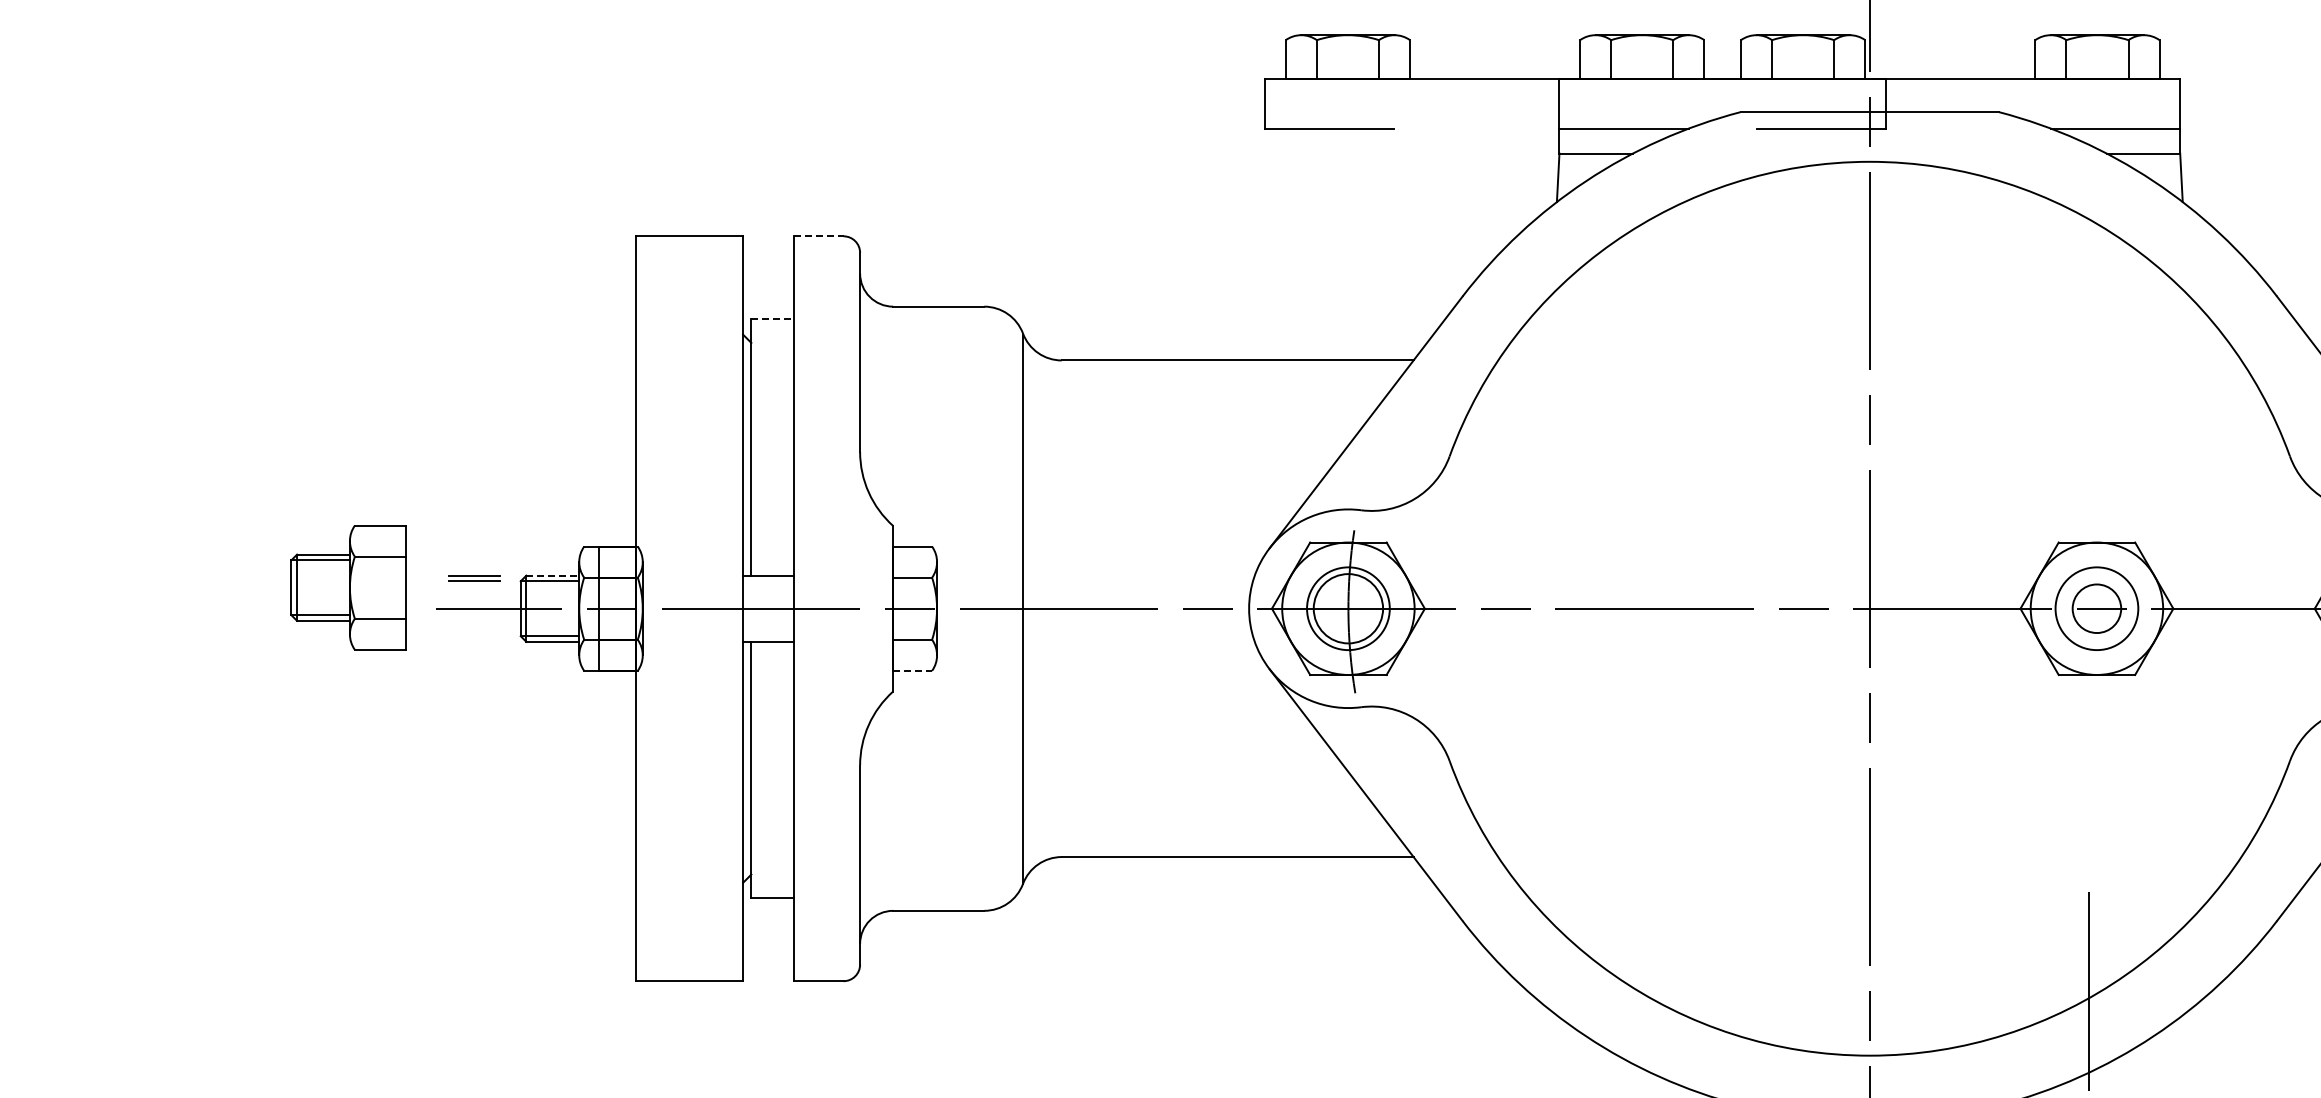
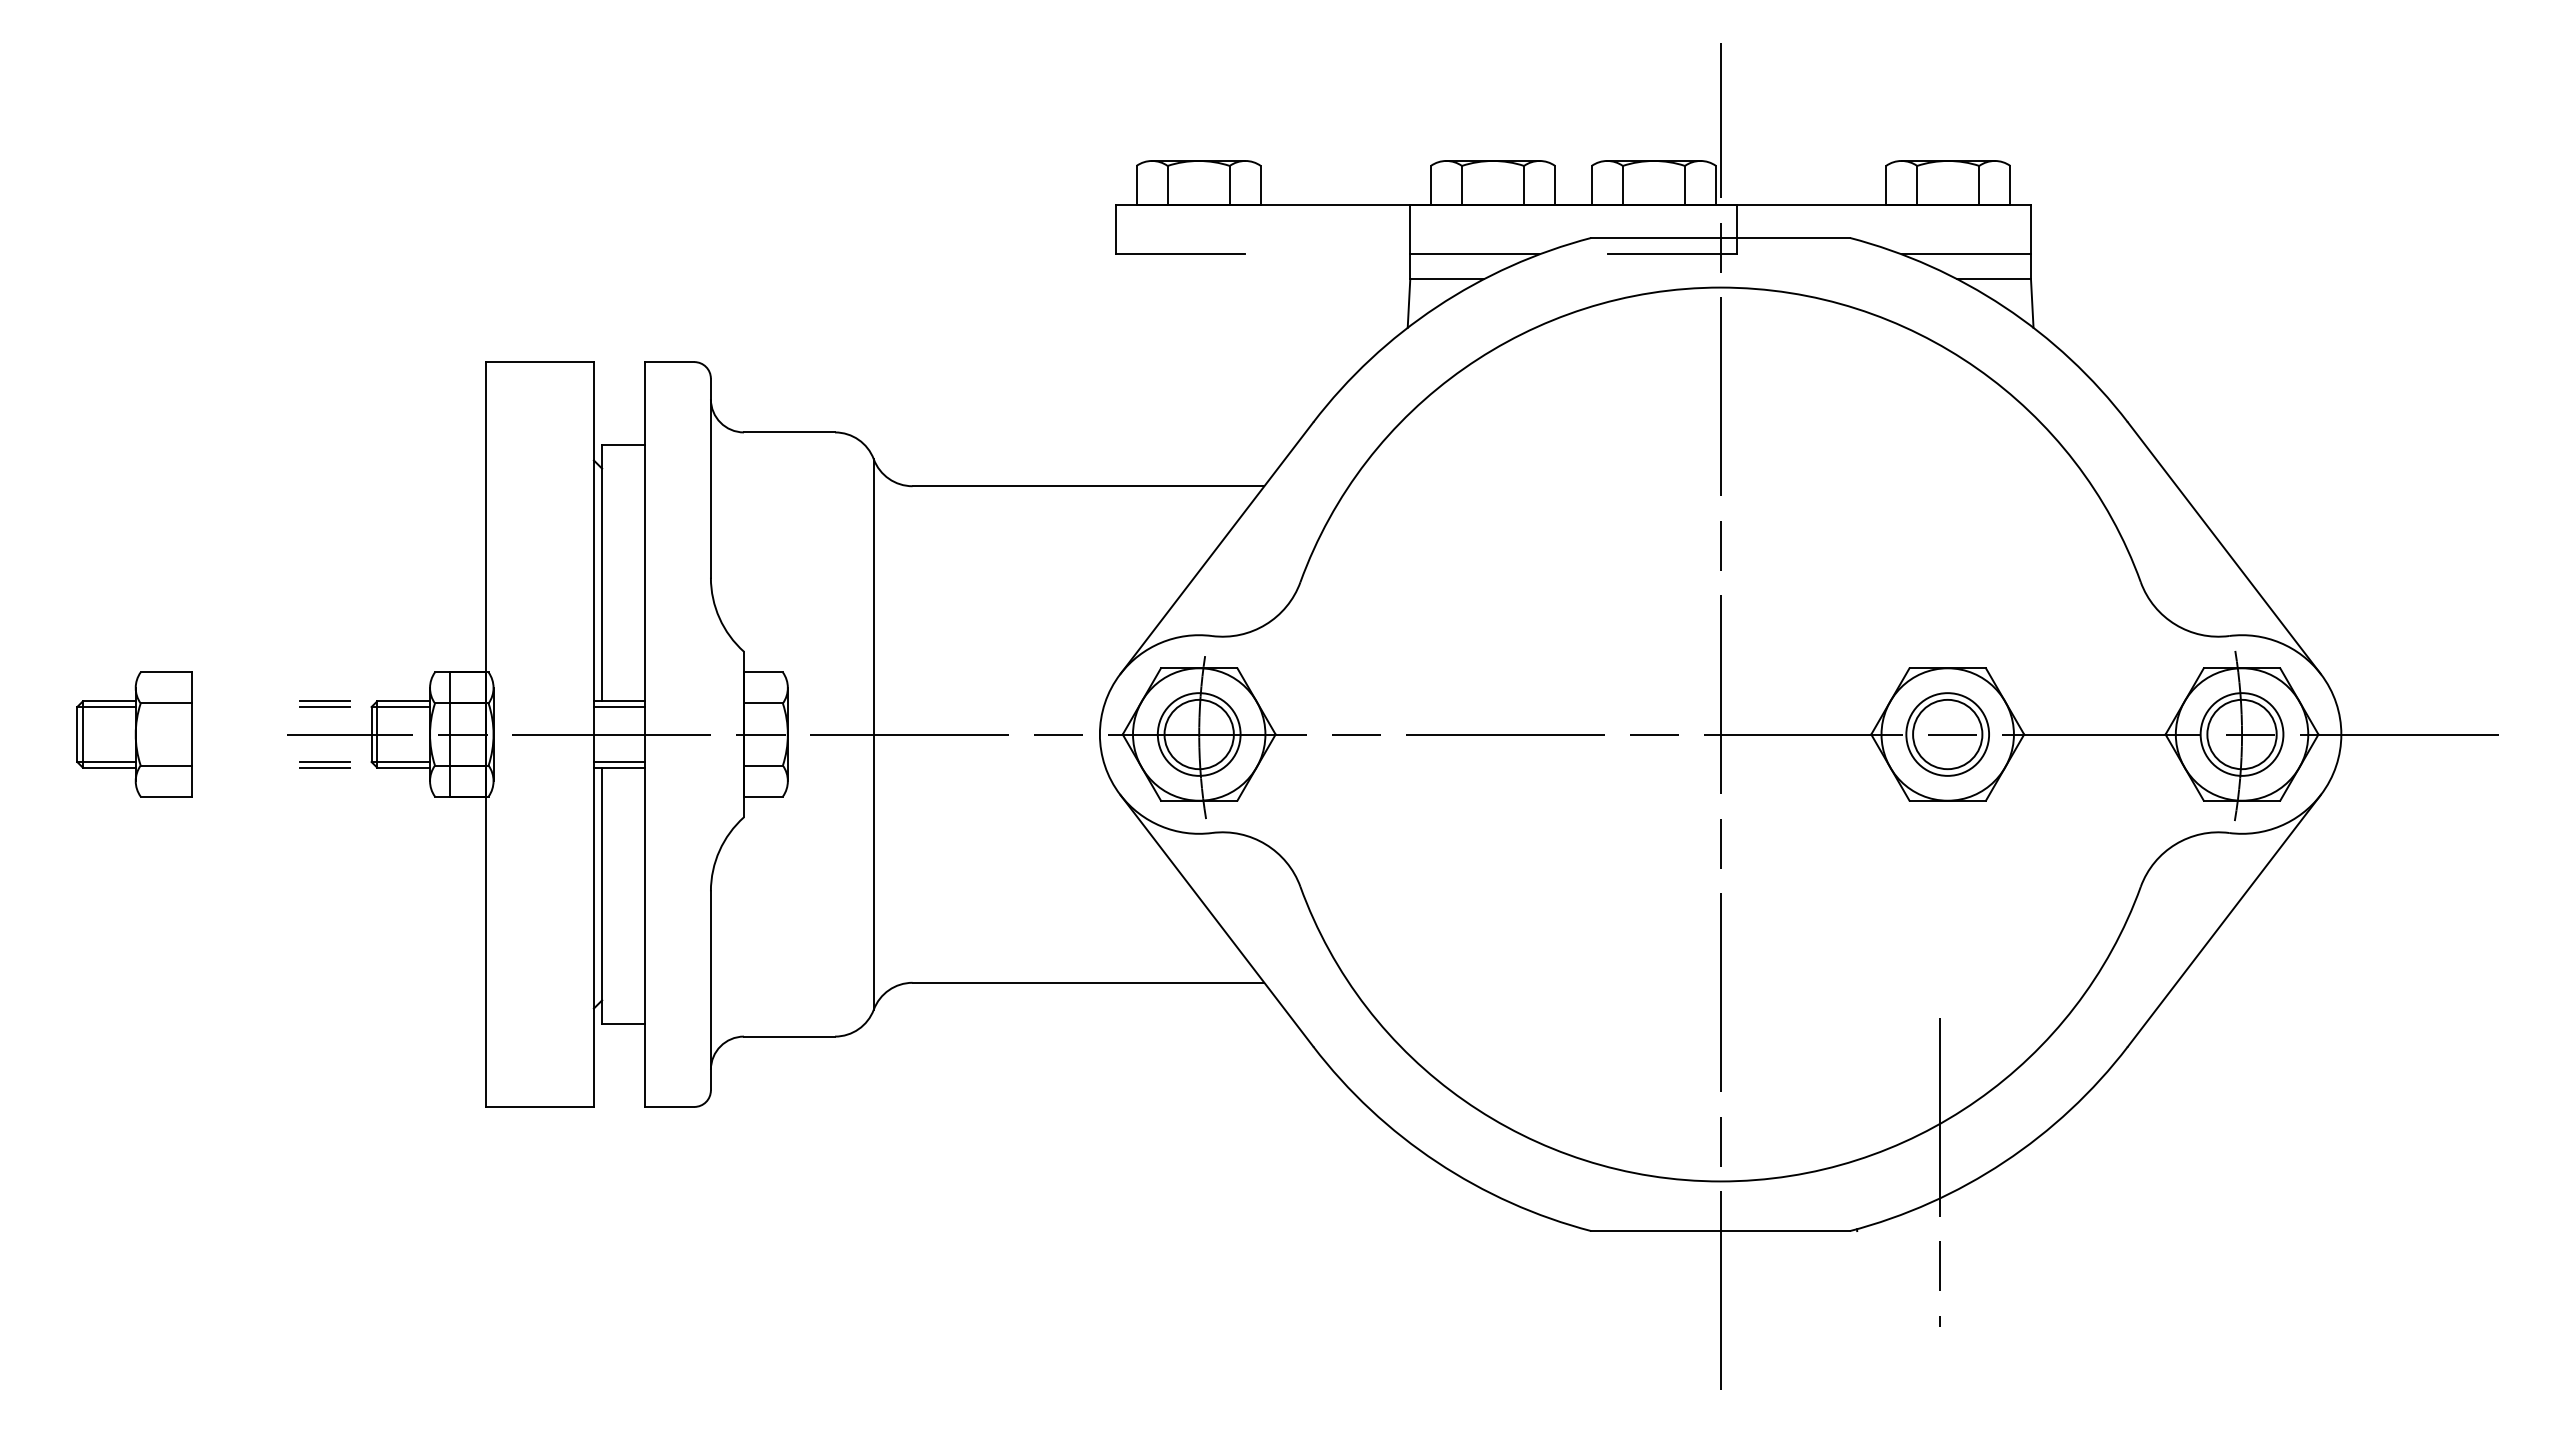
line: (818, 236) -> (669, 362), dashed -> solid
line: (772, 318) -> (623, 444), dashed -> solid
line: (553, 575) -> (404, 701), dashed -> solid
line: (767, 581) -> (618, 707), added
part: (348, 587) -> (134, 734), moved
circle: (2096, 608) -> (1947, 734), size x1.43
line: (767, 636) -> (618, 762), added
part: (473, 638) -> (324, 764), added
line: (912, 670) -> (763, 796), dashed -> solid

